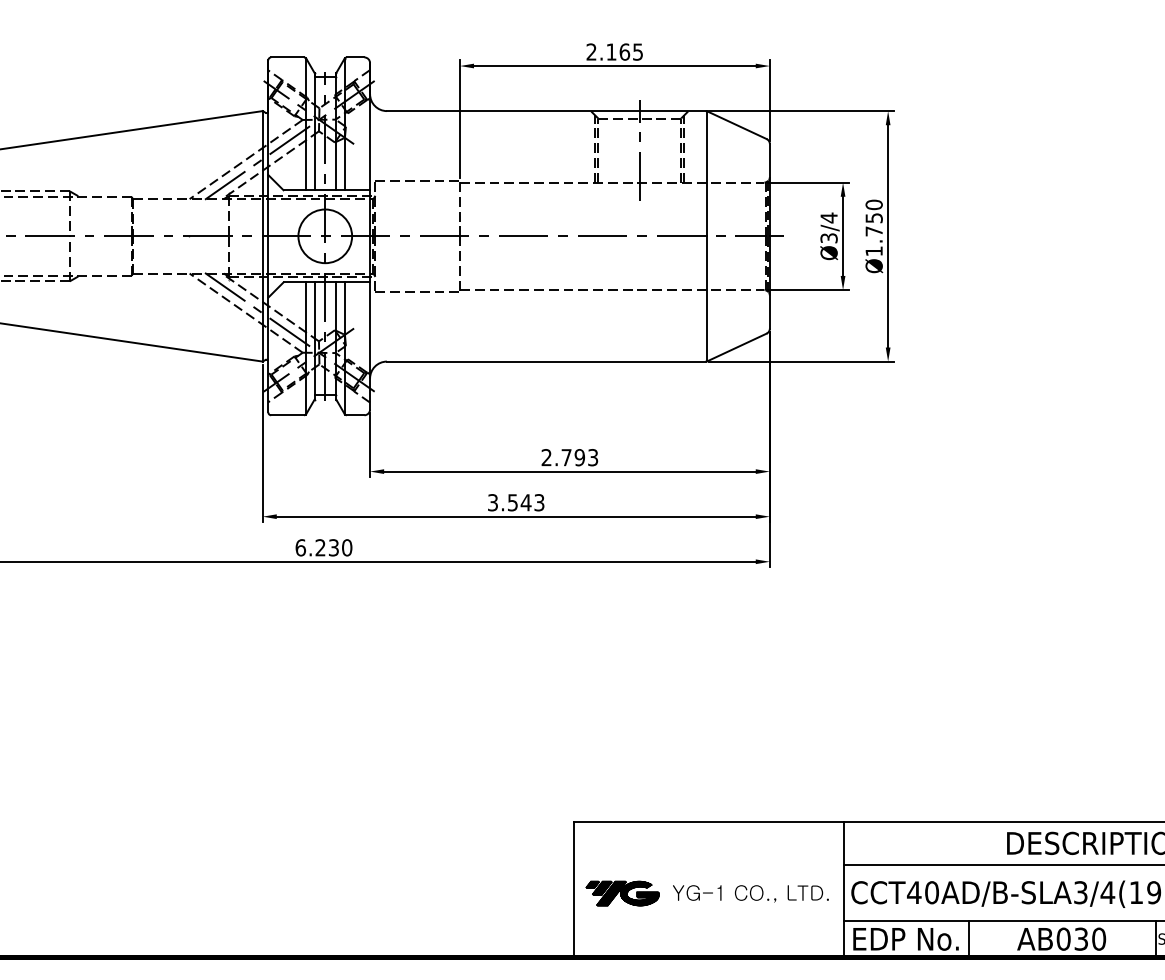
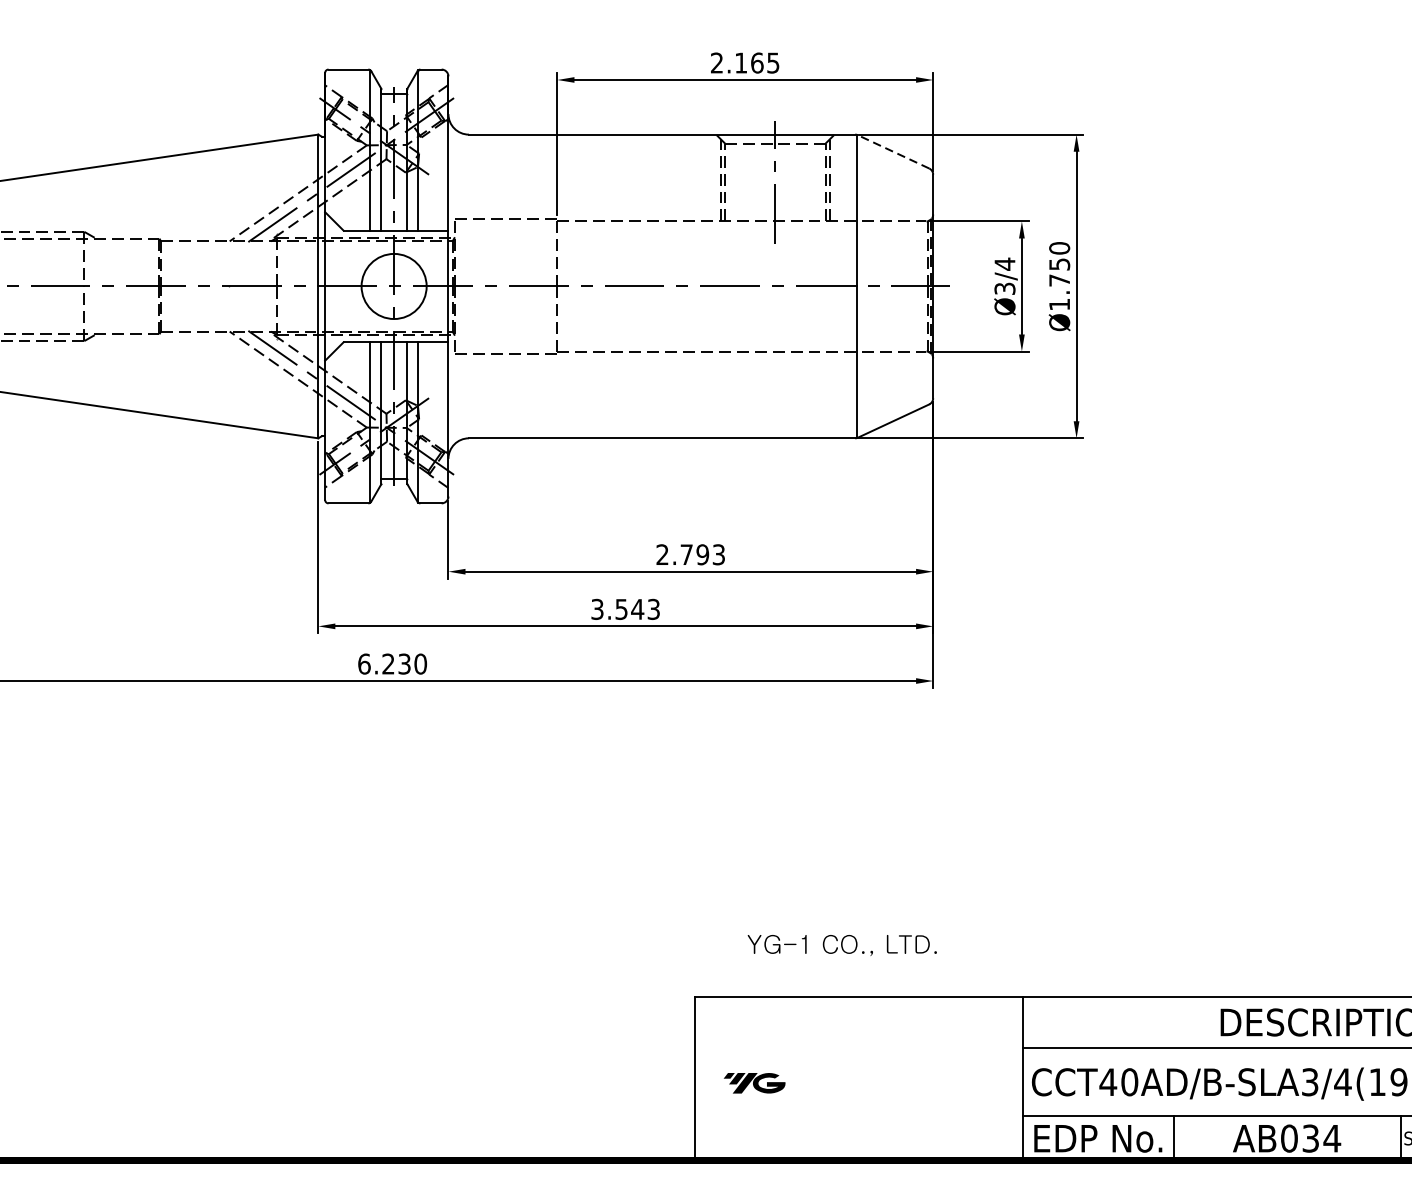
line: (736, 125) -> (892, 152), solid -> dashed
part: (622, 893) -> (754, 1083), size x0.7
text: (750, 893) -> (841, 944), moved
text: (1098, 938) -> (1331, 1137), AB030 -> AB034

